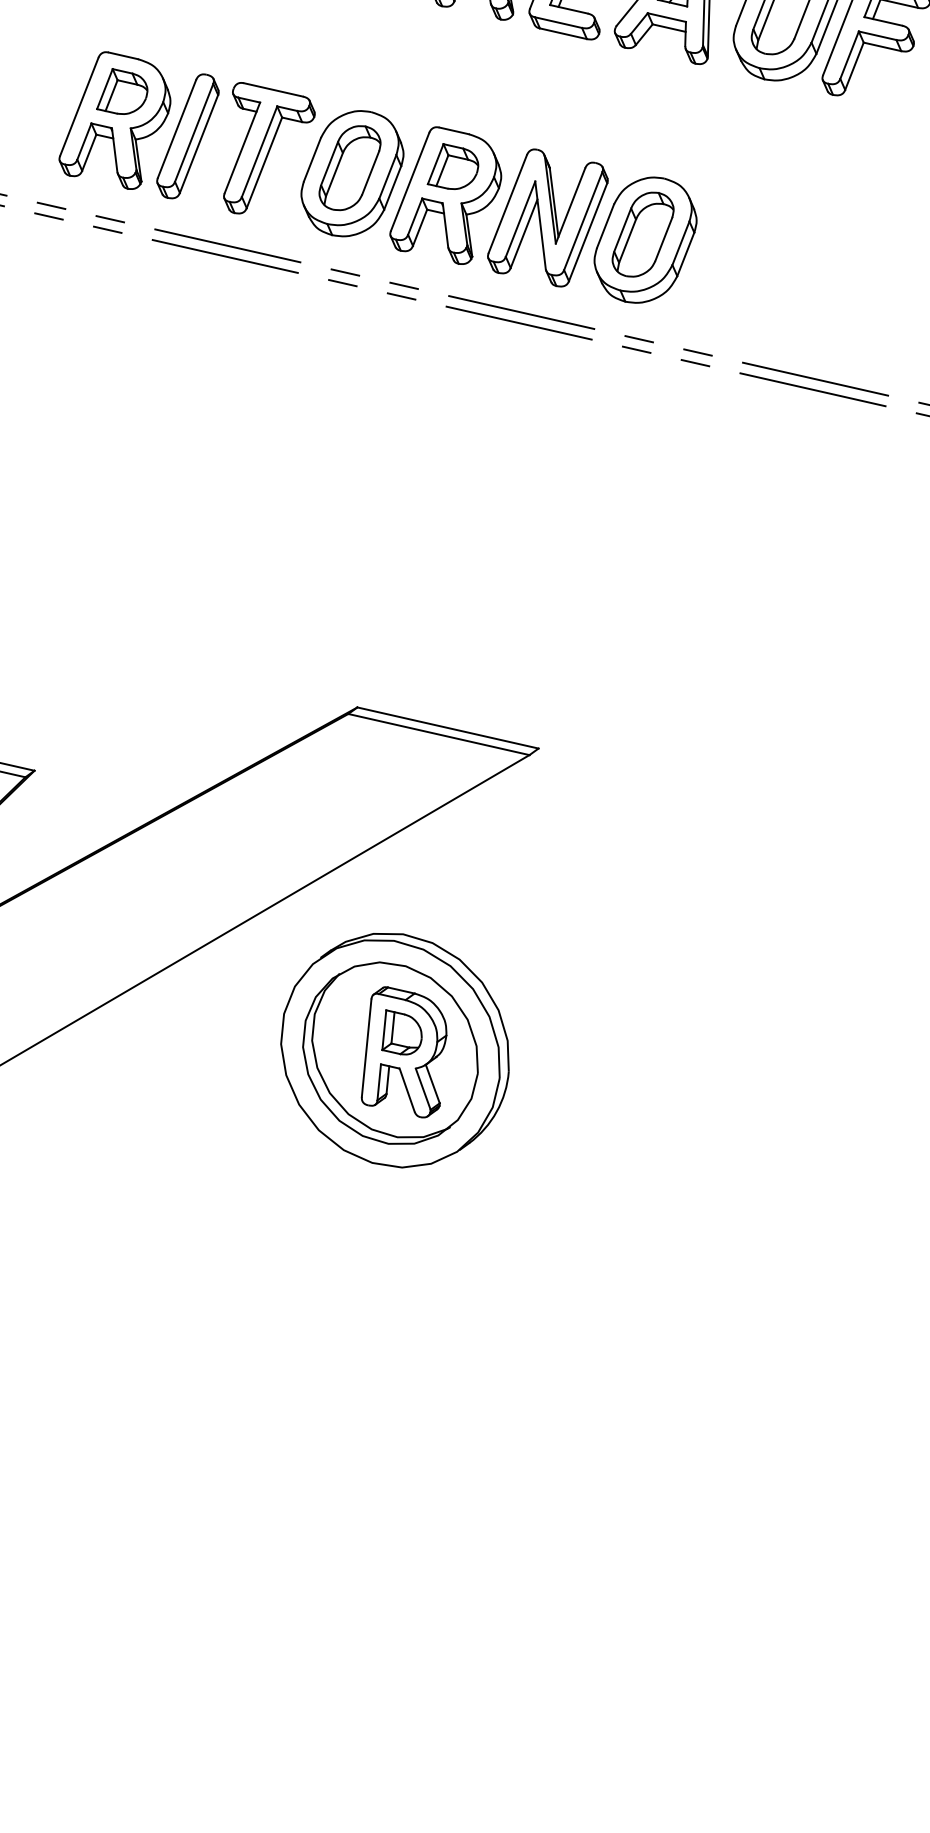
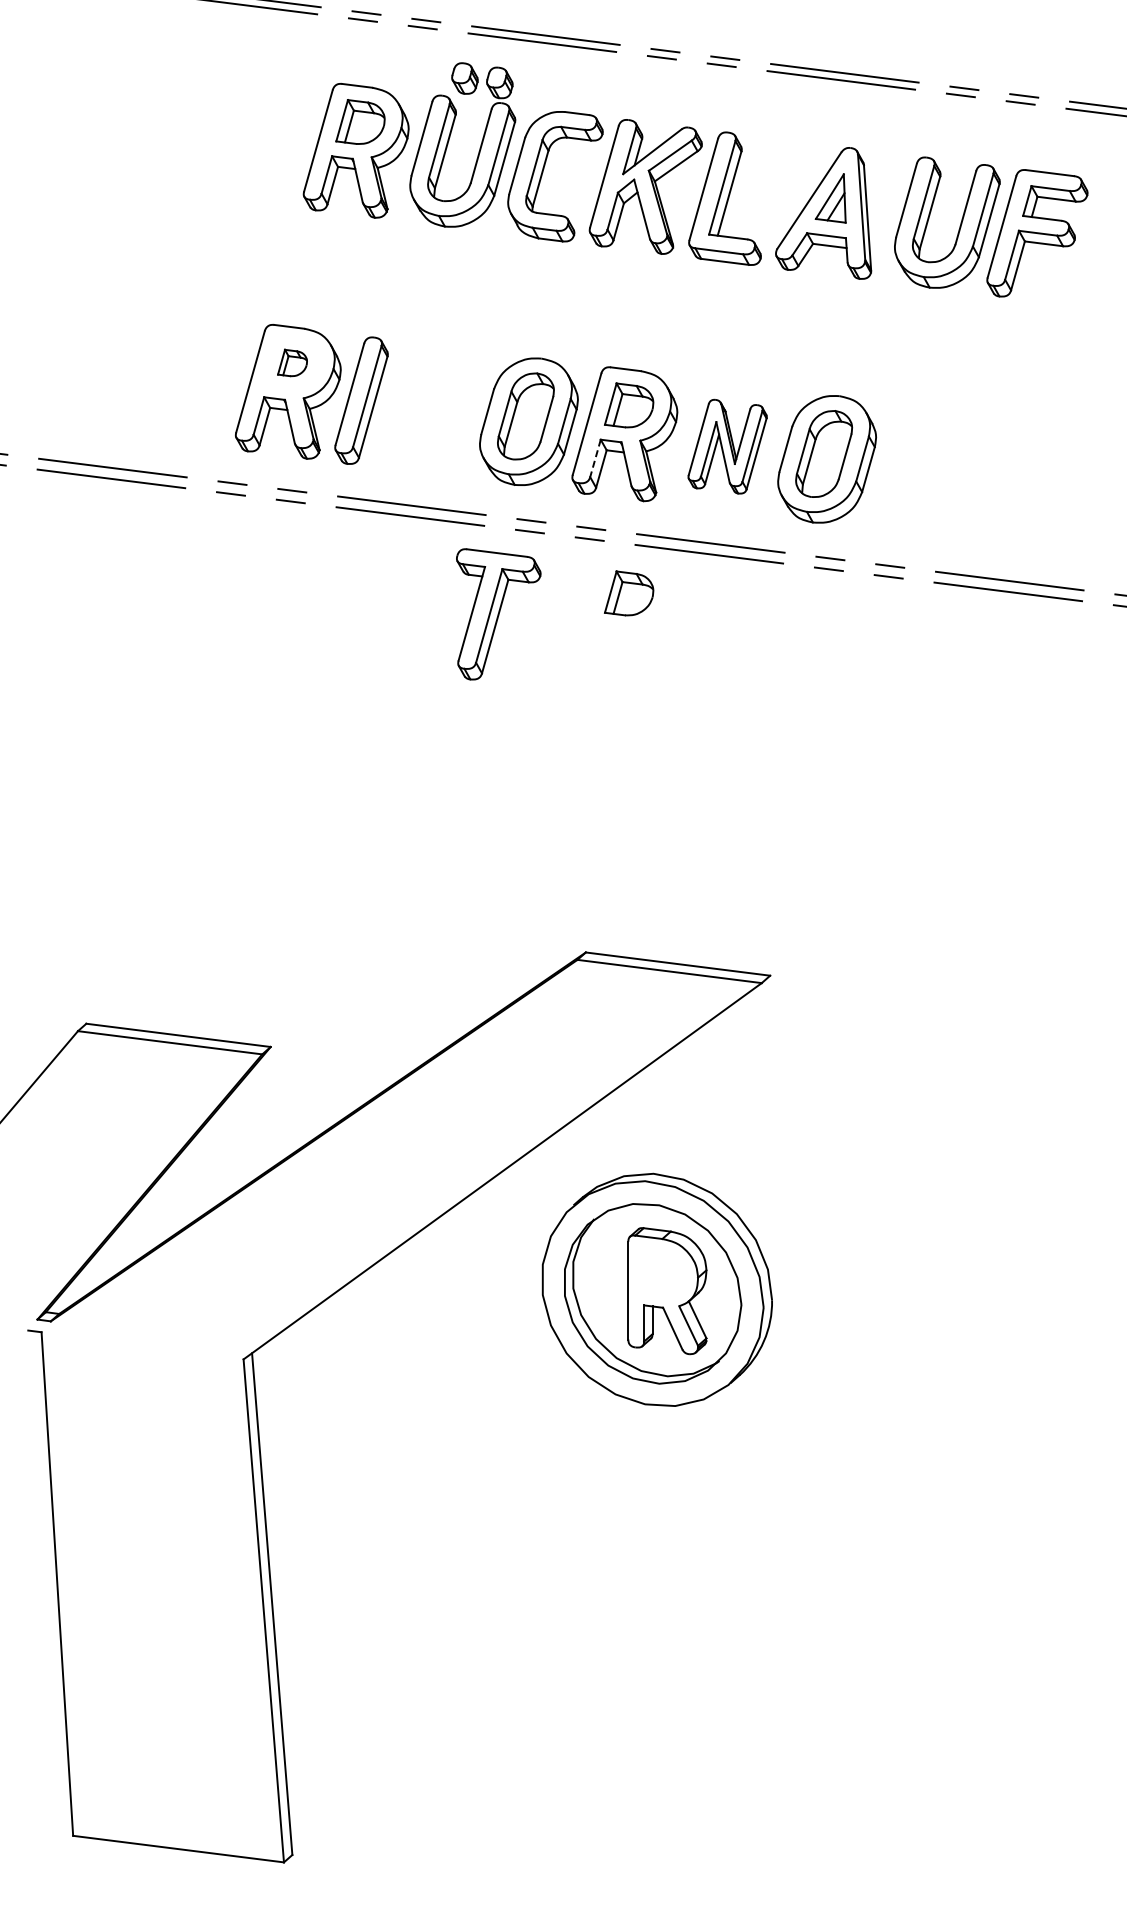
part: (123, 91) -> (292, 362), size x0.6
part: (268, 151) -> (498, 614), moved
line: (415, 216) -> (595, 458), solid -> dashed
part: (547, 217) -> (727, 446), size x0.7
part: (435, 354) -> (629, 593), added
part: (403, 1033) -> (663, 1272), removed

